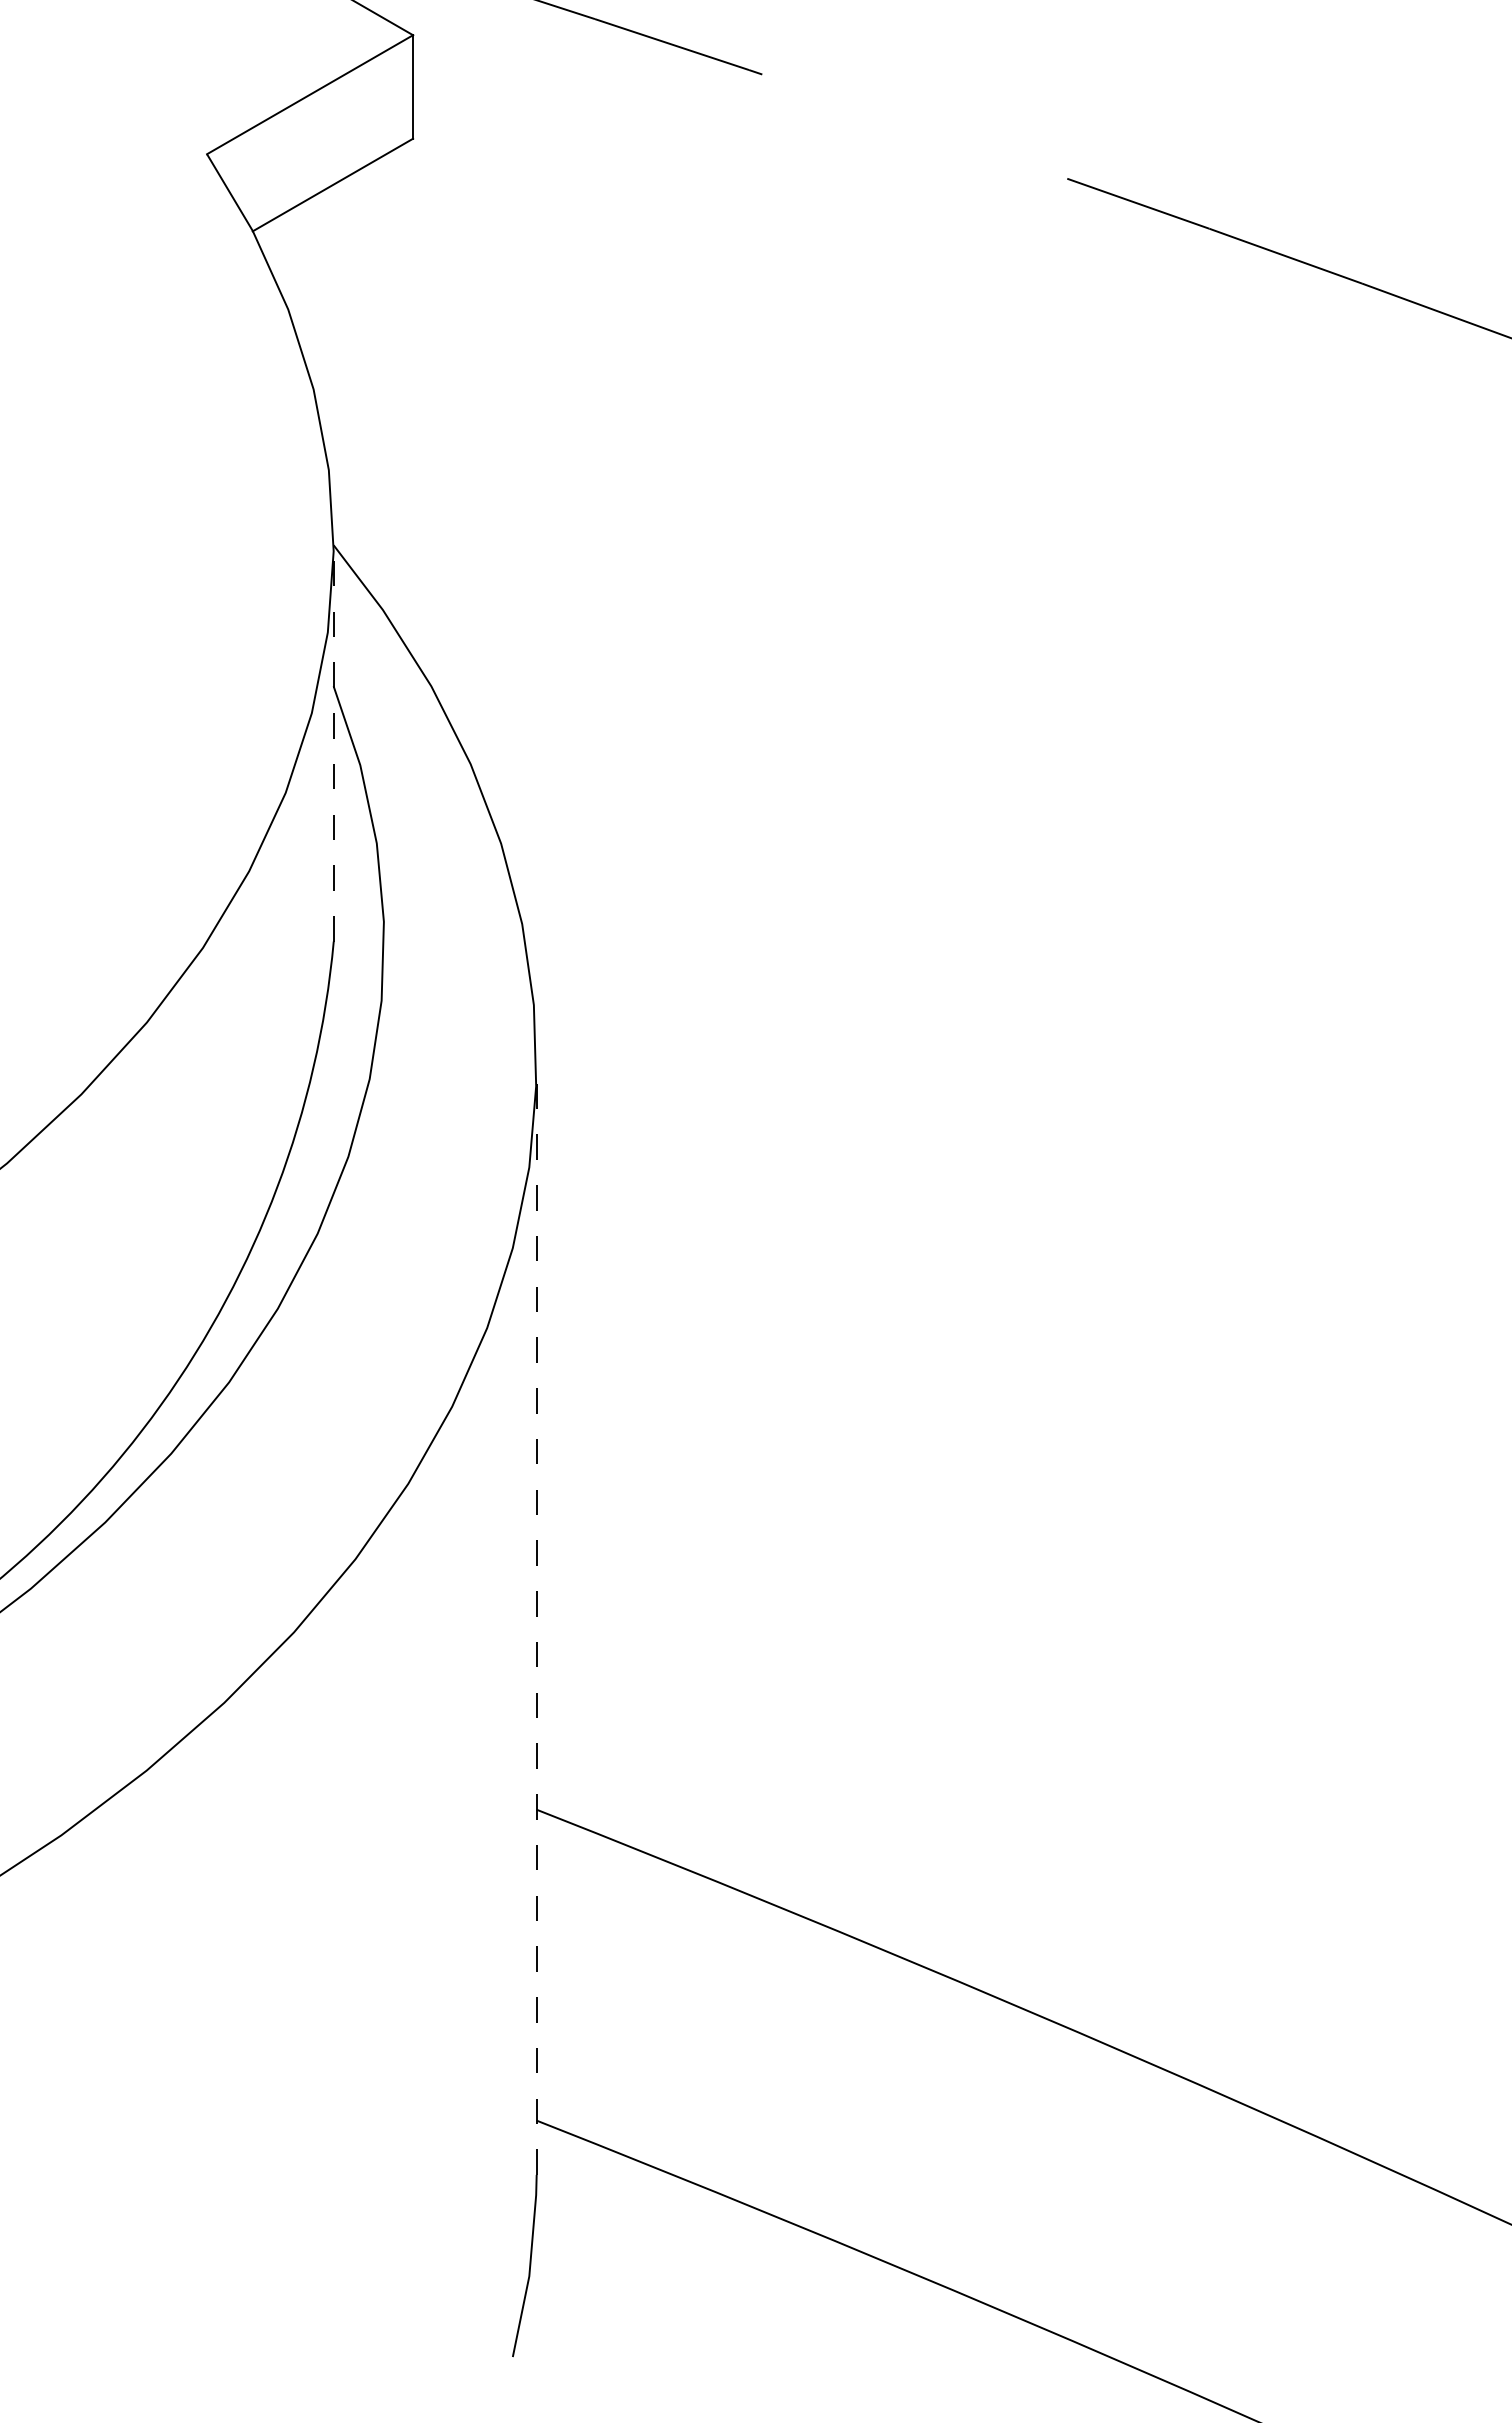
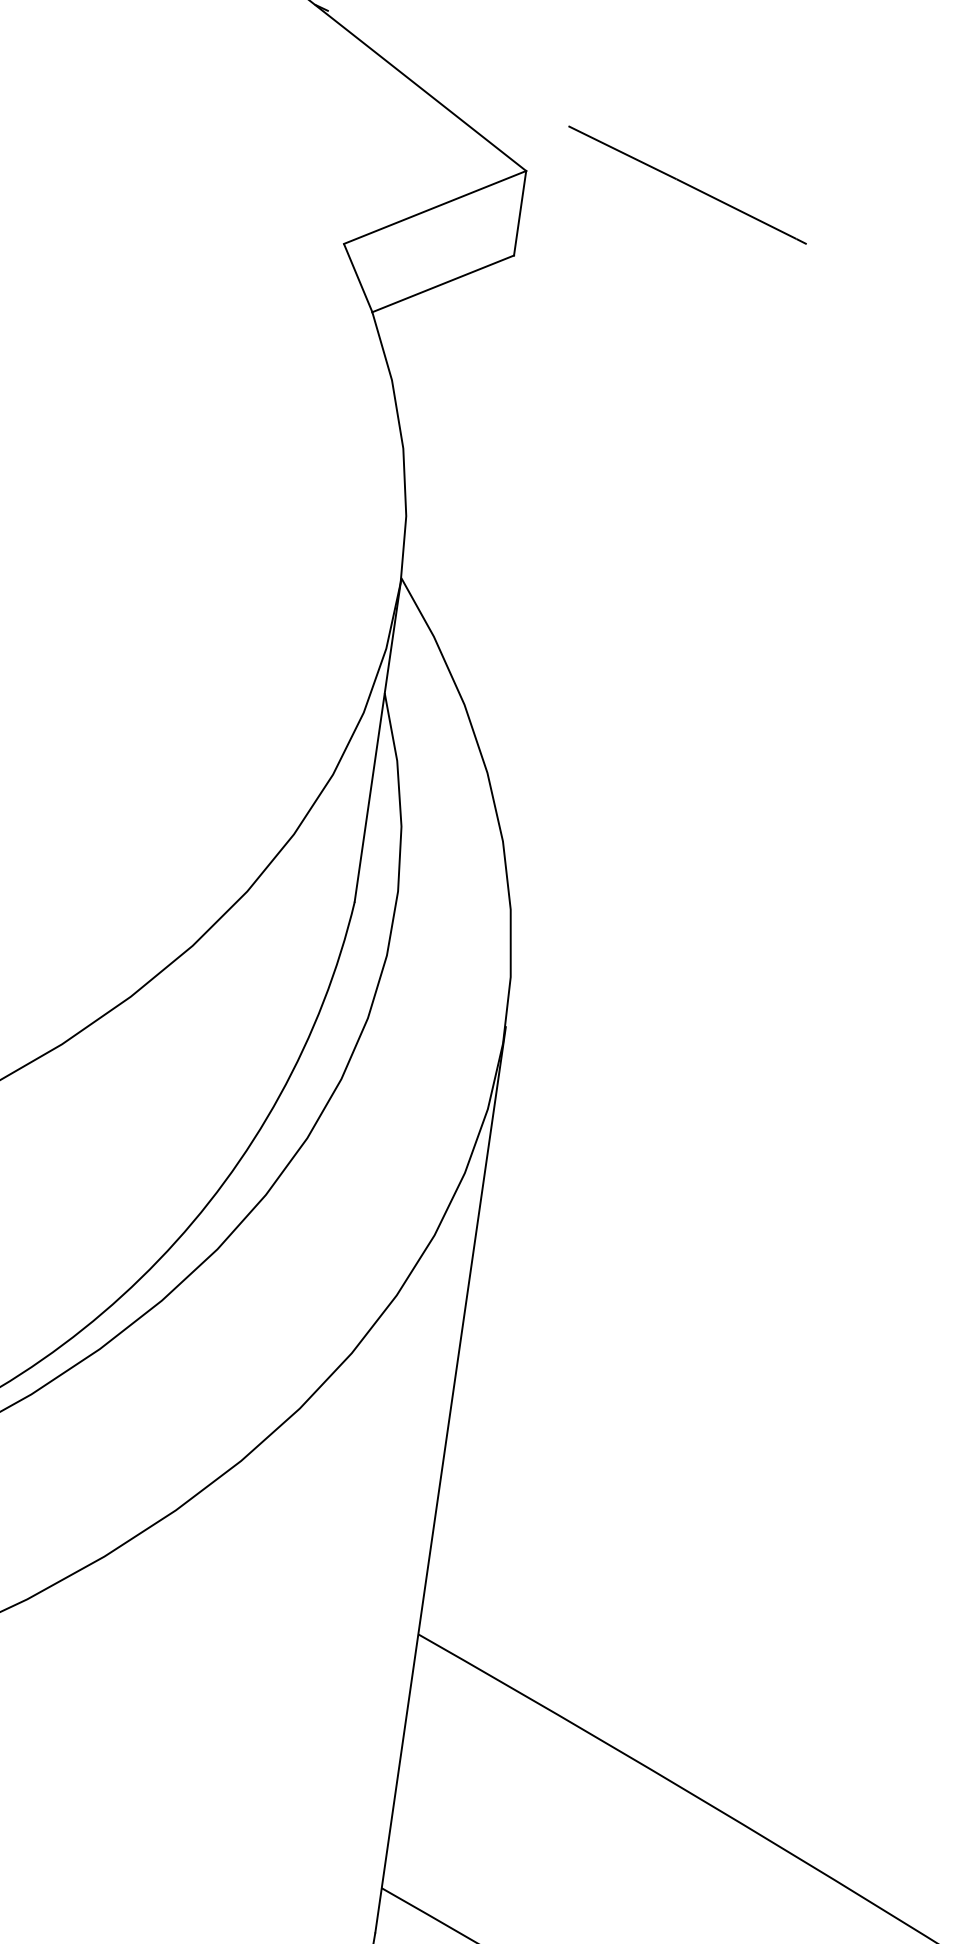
line: (333, 744) -> (377, 740), dashed -> solid
line: (536, 1619) -> (440, 1479), dashed -> solid

